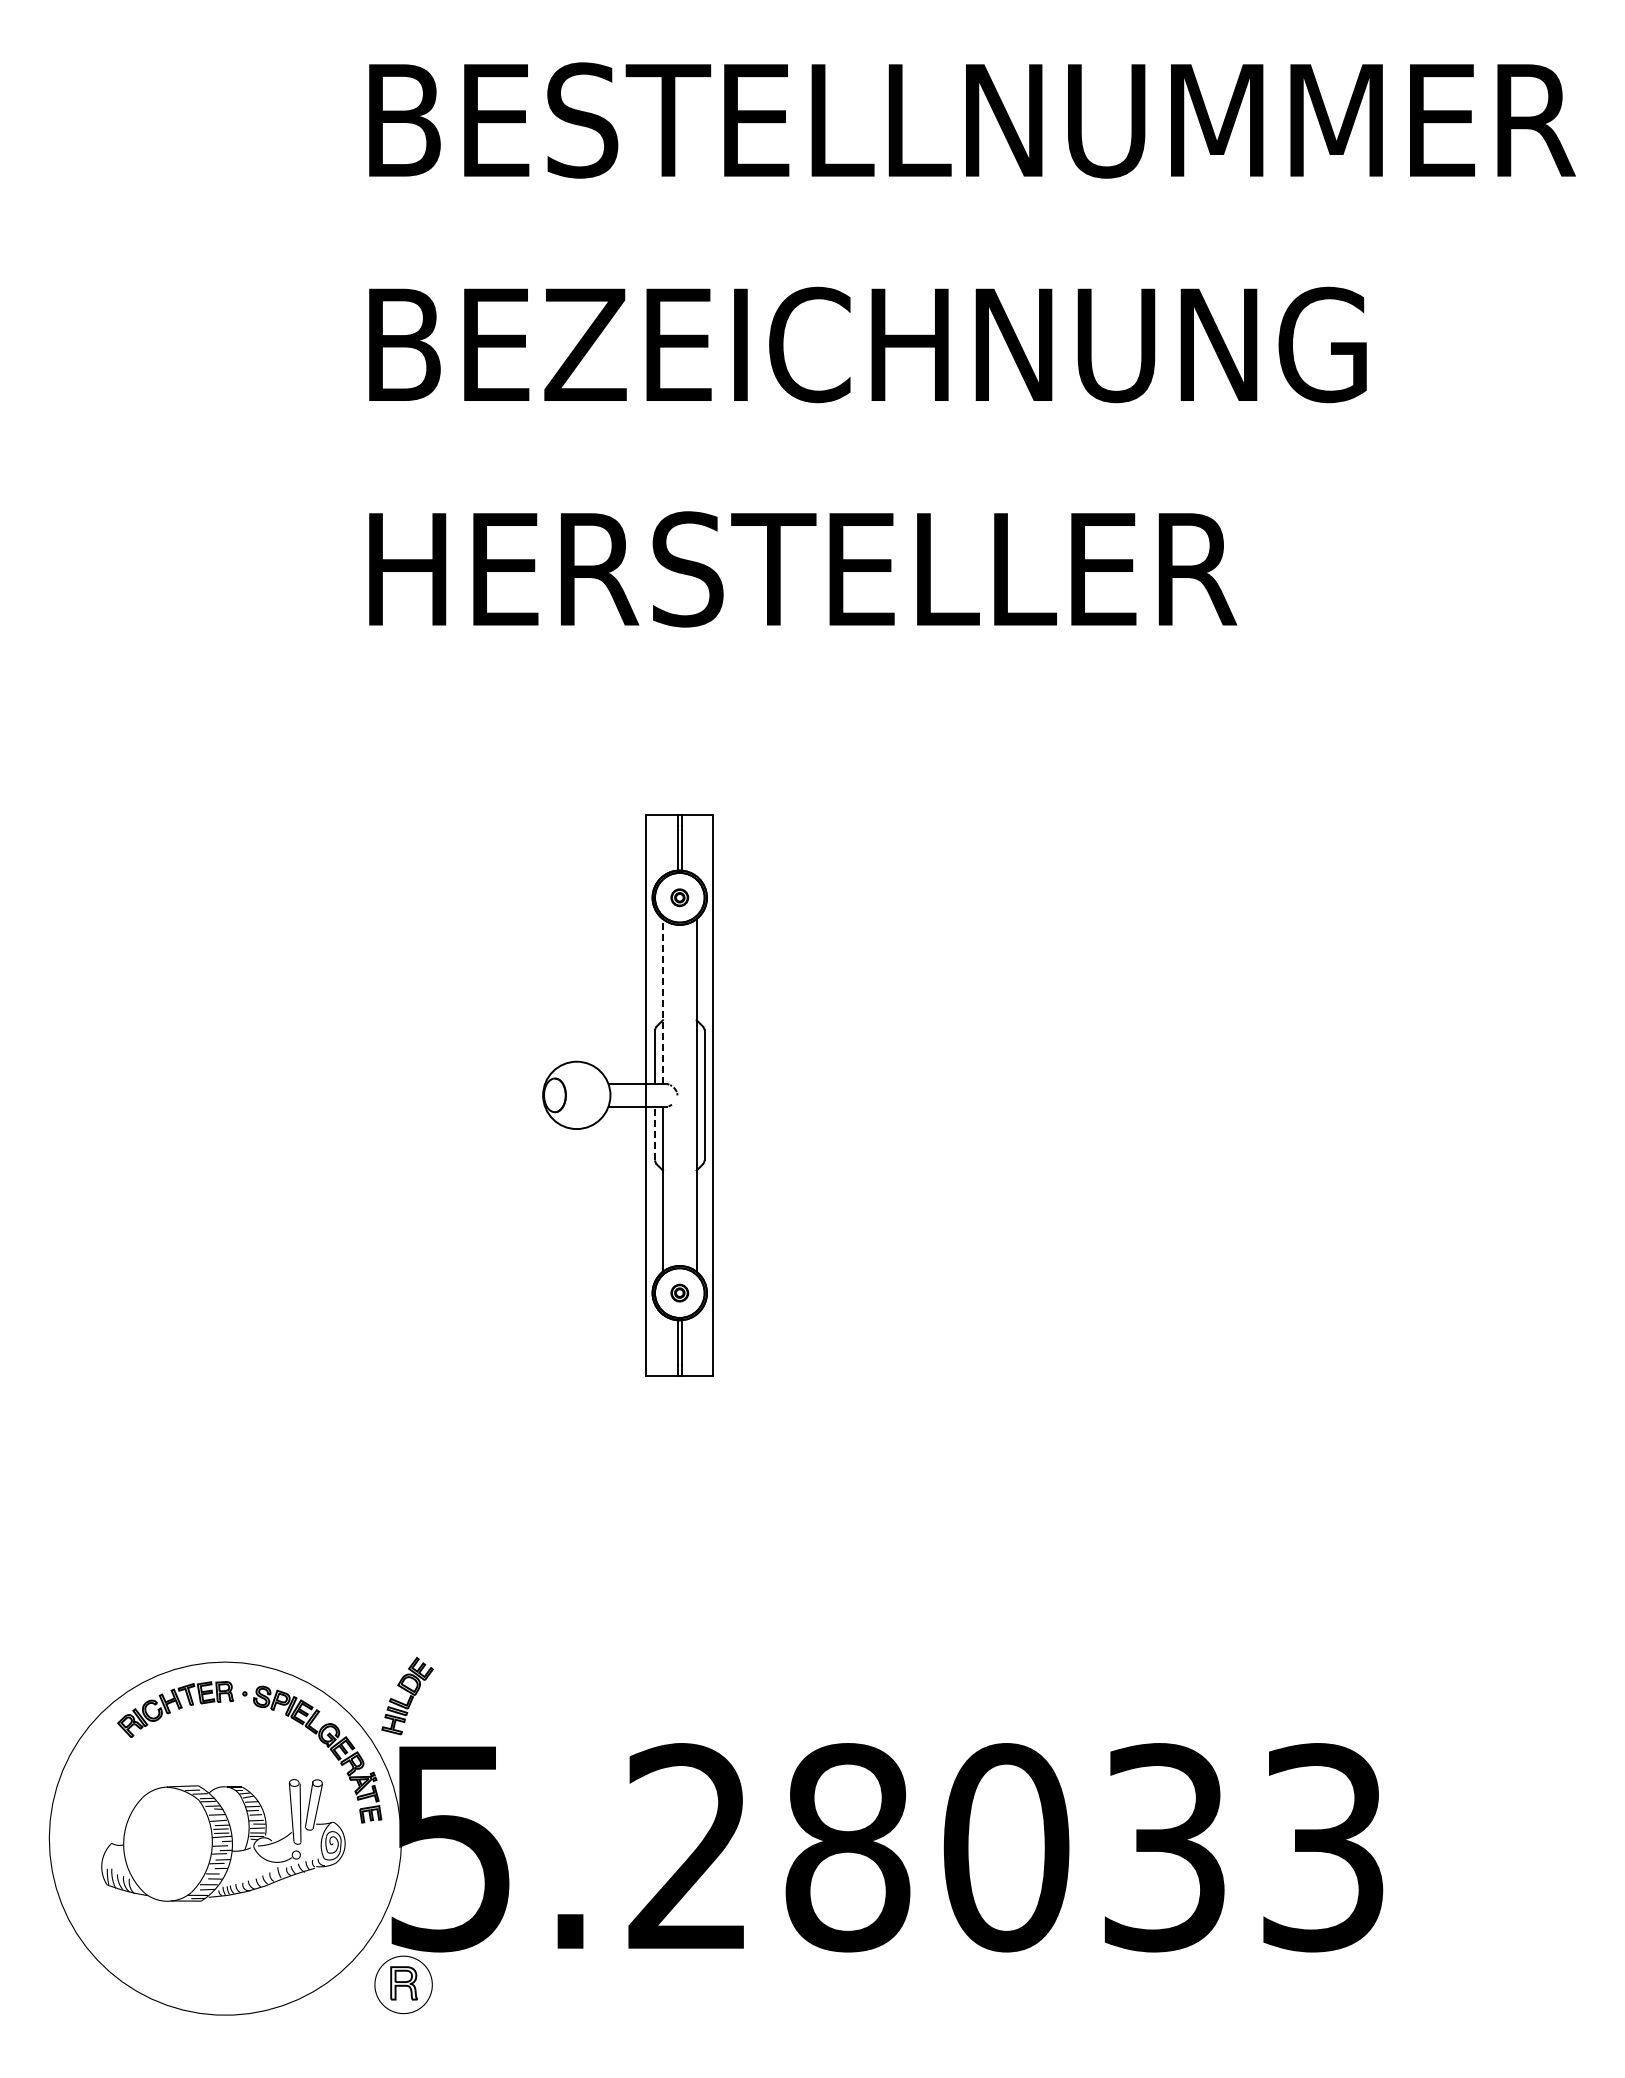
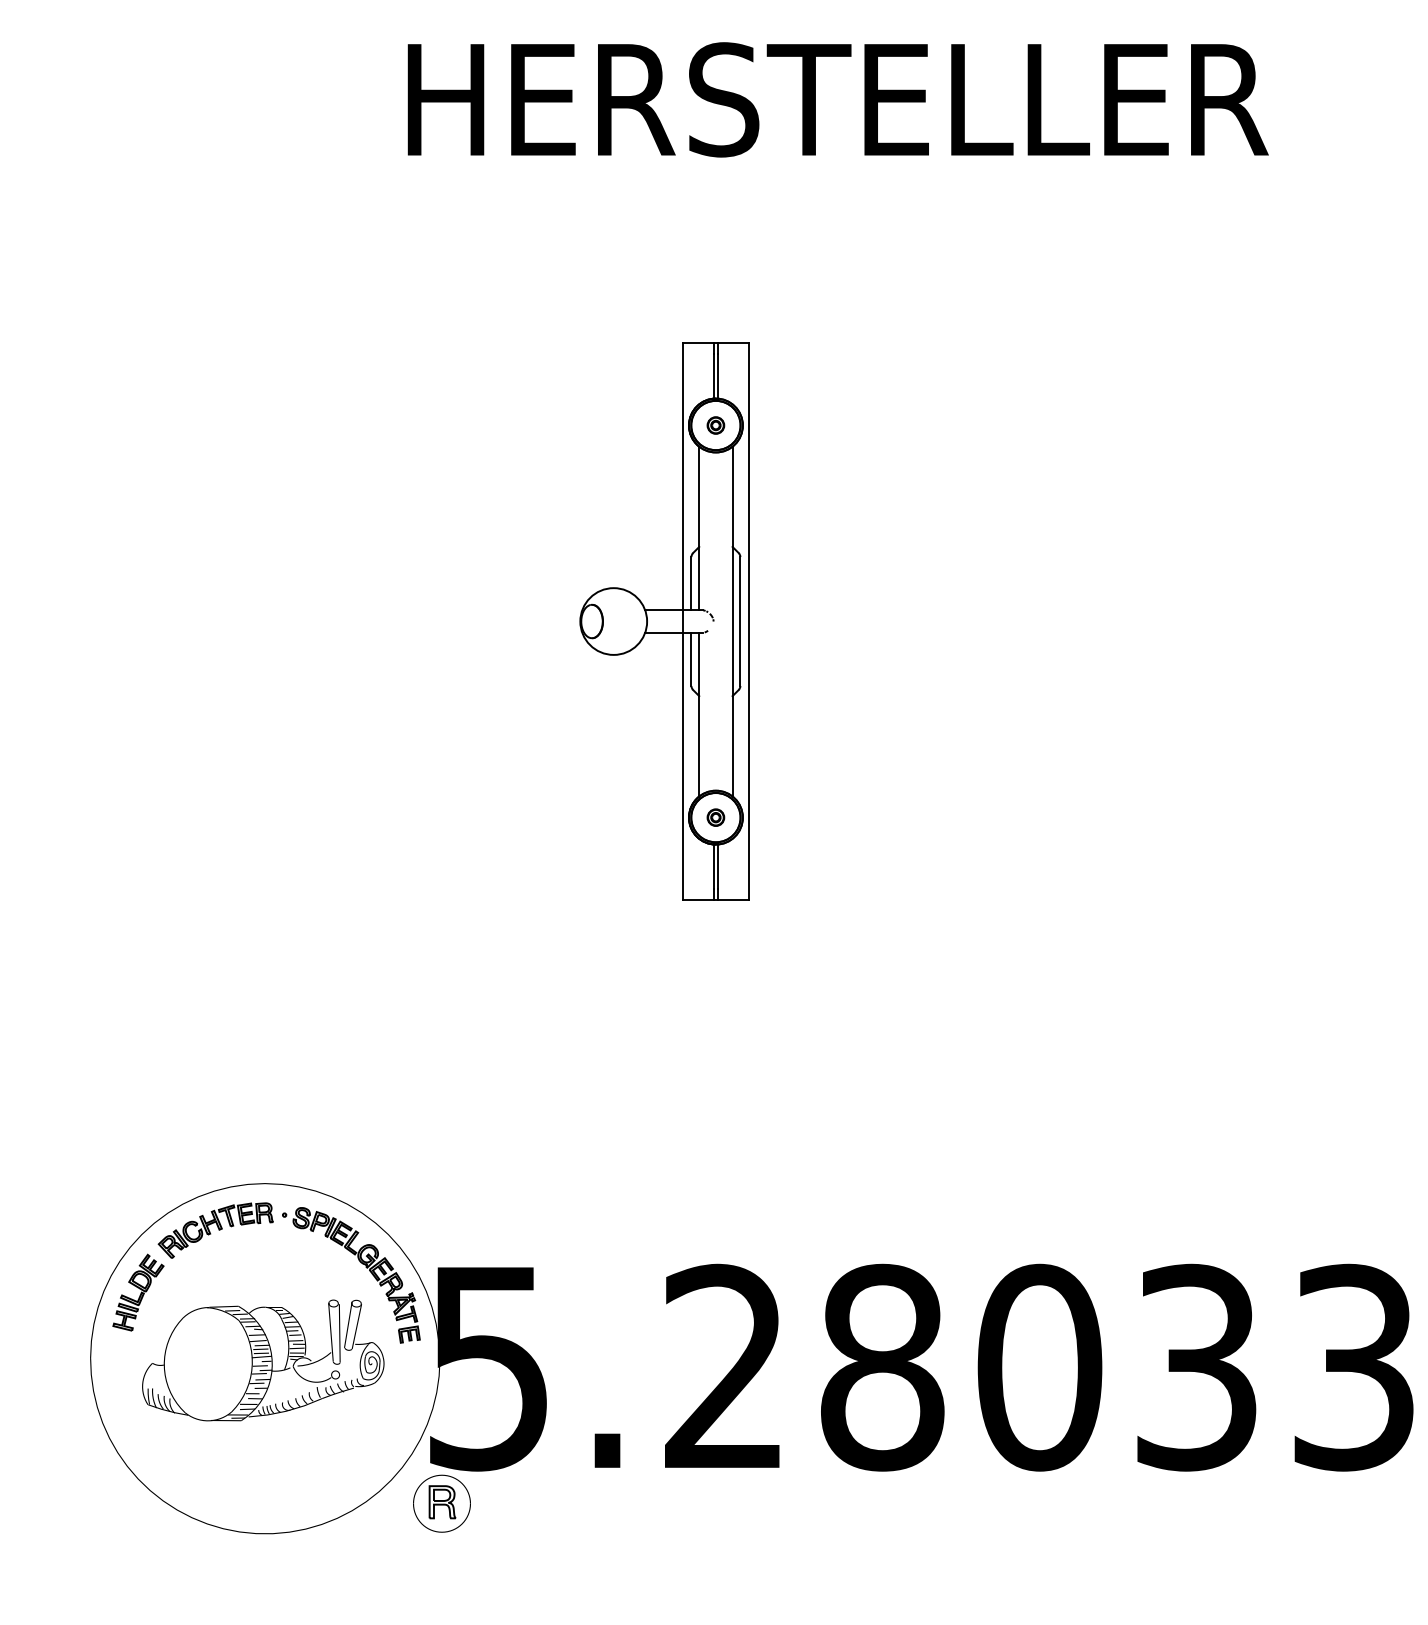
line: (662, 1001) -> (698, 528), dashed -> solid
line: (655, 1133) -> (691, 659), dashed -> solid
part: (407, 1695) -> (138, 1292), moved

